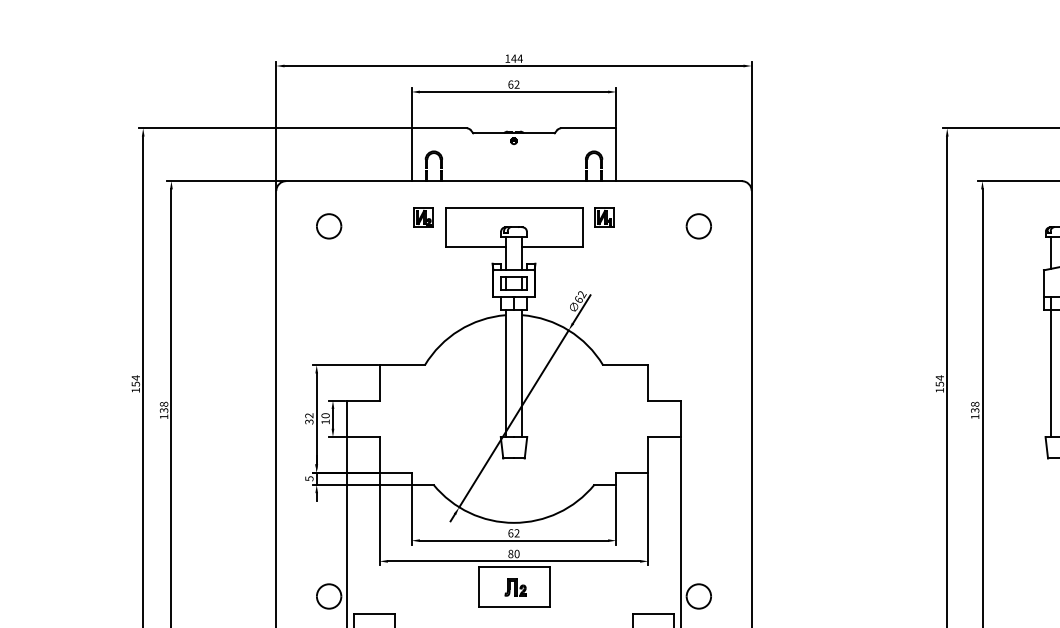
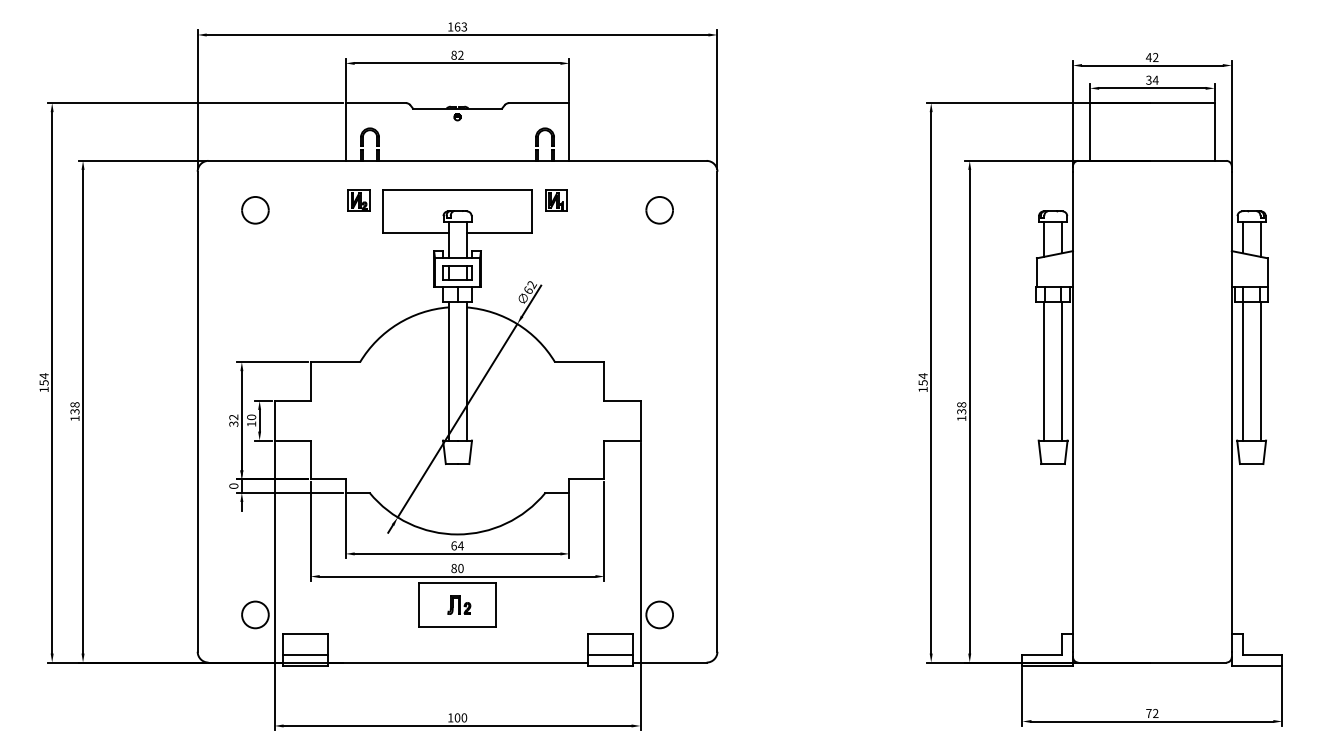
text: (516, 58) -> (460, 26), 144 -> 163
text: (510, 83) -> (453, 54), 62 -> 82
text: (309, 478) -> (233, 485), 5 -> 0
text: (516, 532) -> (460, 545), 62 -> 64

